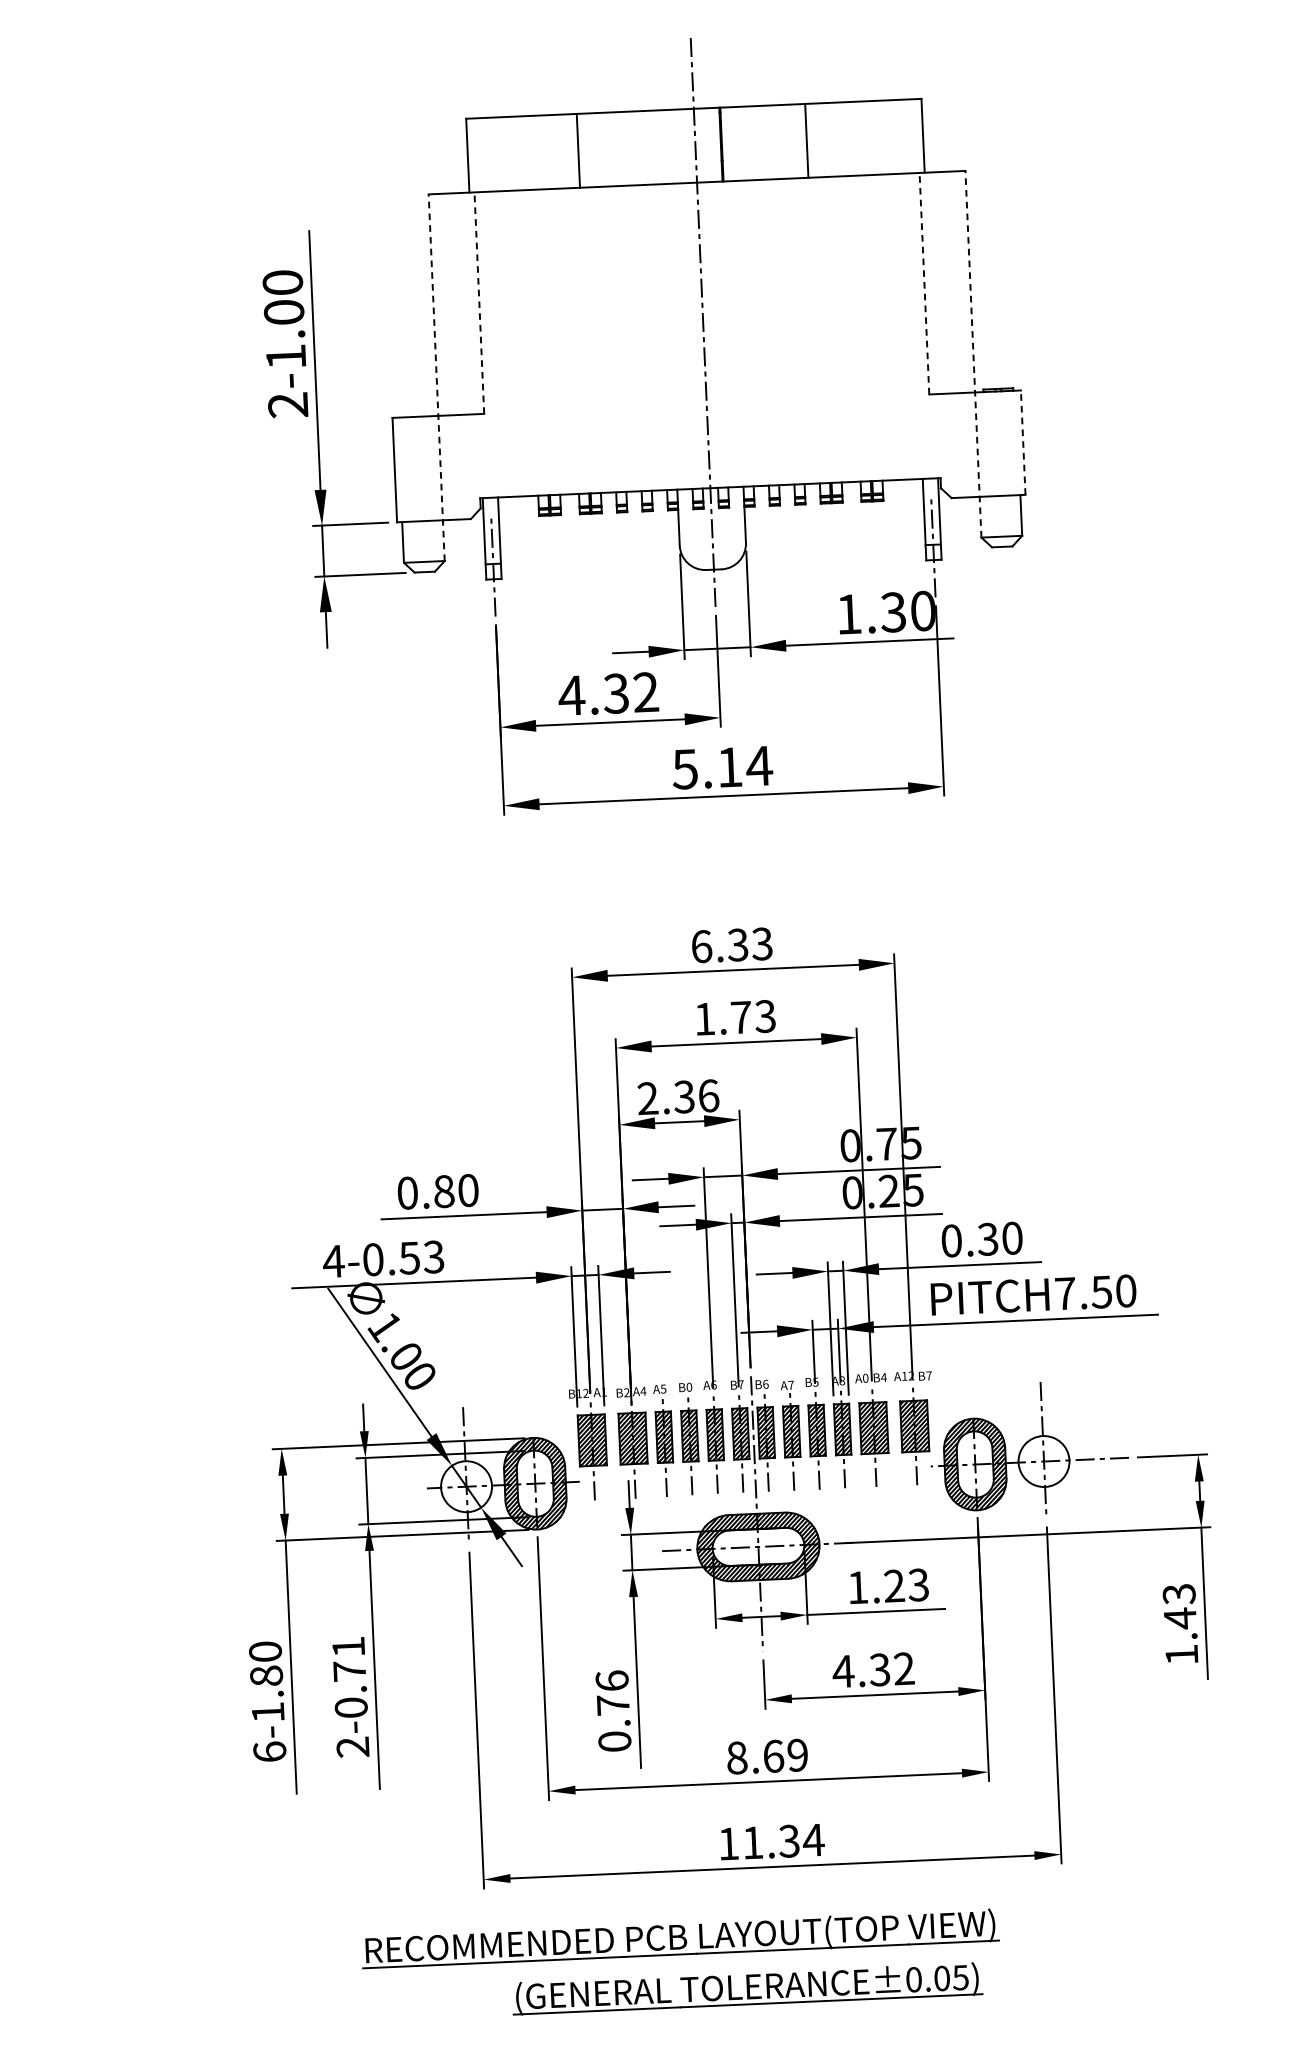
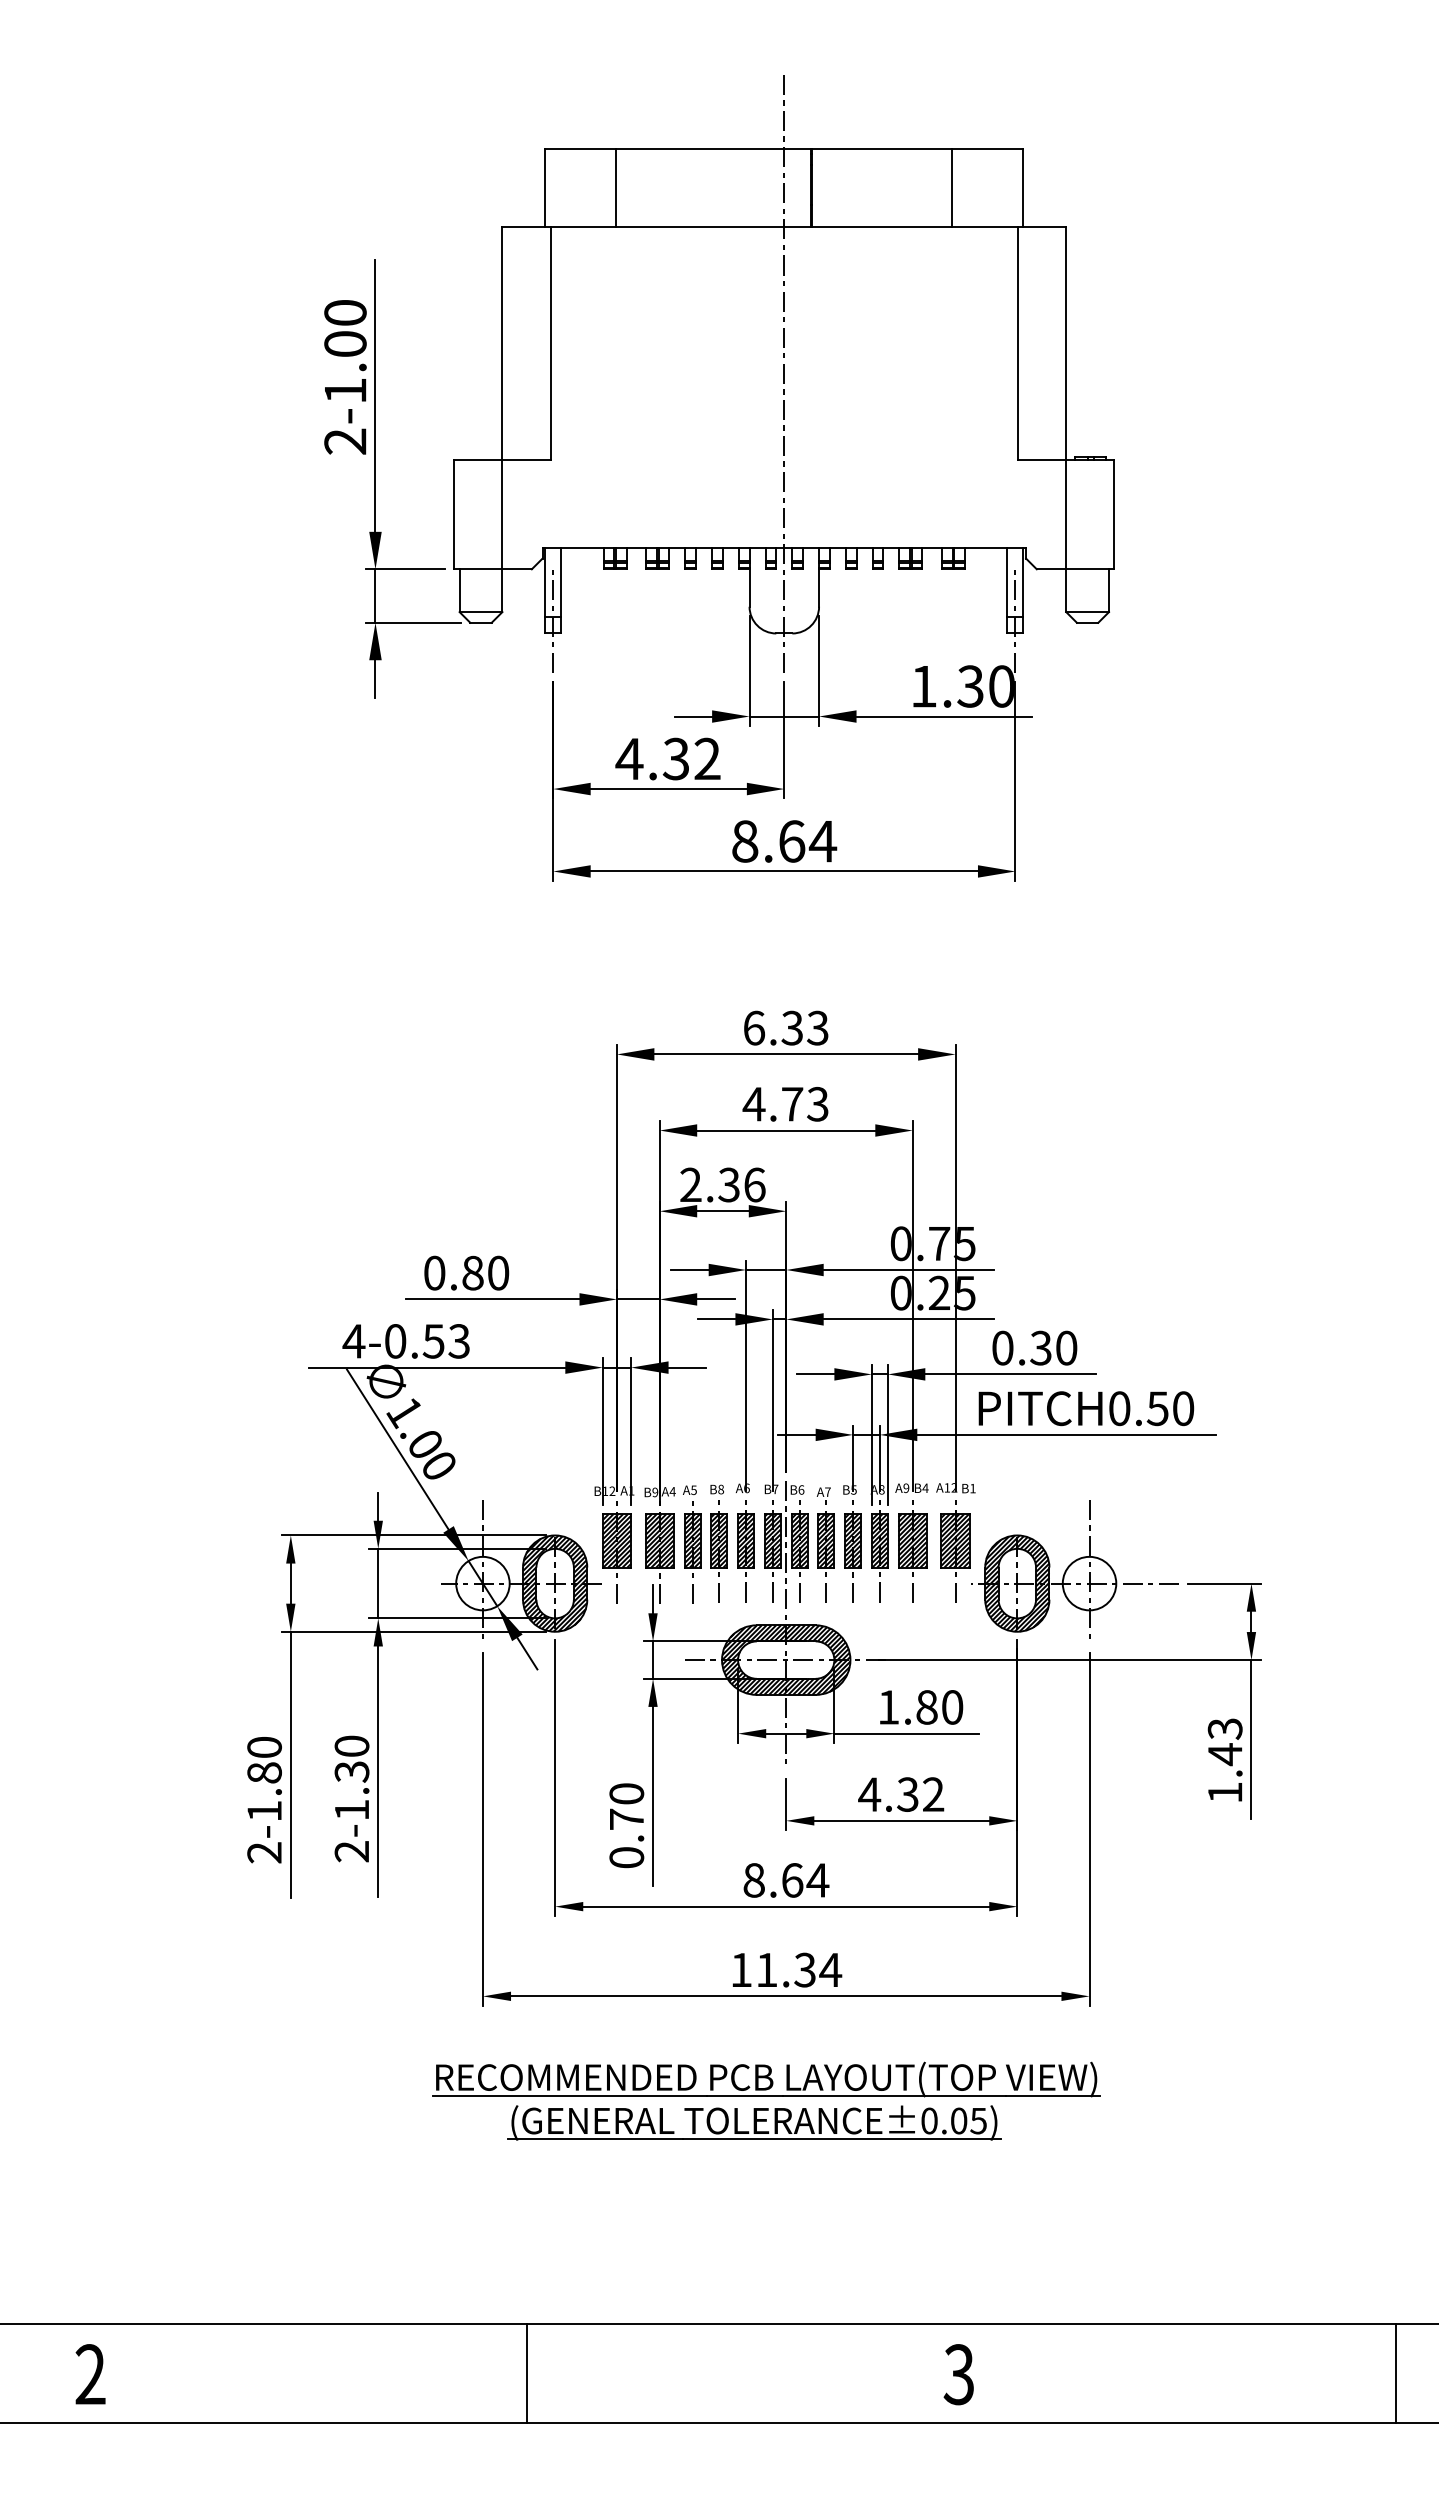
line: (806, 140) -> (952, 187), moved
line: (578, 150) -> (616, 187), moved
line: (924, 282) -> (1018, 342), dashed -> solid
line: (479, 302) -> (550, 342), dashed -> solid
line: (973, 354) -> (1066, 419), dashed -> solid
line: (436, 377) -> (502, 419), dashed -> solid
line: (1023, 442) -> (1114, 514), dashed -> solid
text: (707, 768) -> (768, 841), 5.14 -> 8.64
text: (704, 1019) -> (753, 1104), 1.73 -> 4.73
text: (1065, 1293) -> (1119, 1408), PITCH7.50 -> PITCH0.50
text: (928, 1375) -> (972, 1488), B7 -> B1
text: (865, 1378) -> (906, 1488), A0 -> A9
text: (689, 1387) -> (721, 1489), B0 -> B8
text: (627, 1392) -> (655, 1492), B2 -> B9
text: (906, 1585) -> (939, 1707), 1.23 -> 1.80
text: (349, 1676) -> (351, 1777), 2-0.71 -> 2-1.30
text: (611, 1680) -> (626, 1793), 0.76 -> 0.70
text: (269, 1751) -> (264, 1852), 6-1.80 -> 2-1.80
text: (797, 1755) -> (817, 1880), 8.69 -> 8.64
part: (680, 1938) -> (766, 2079), moved

